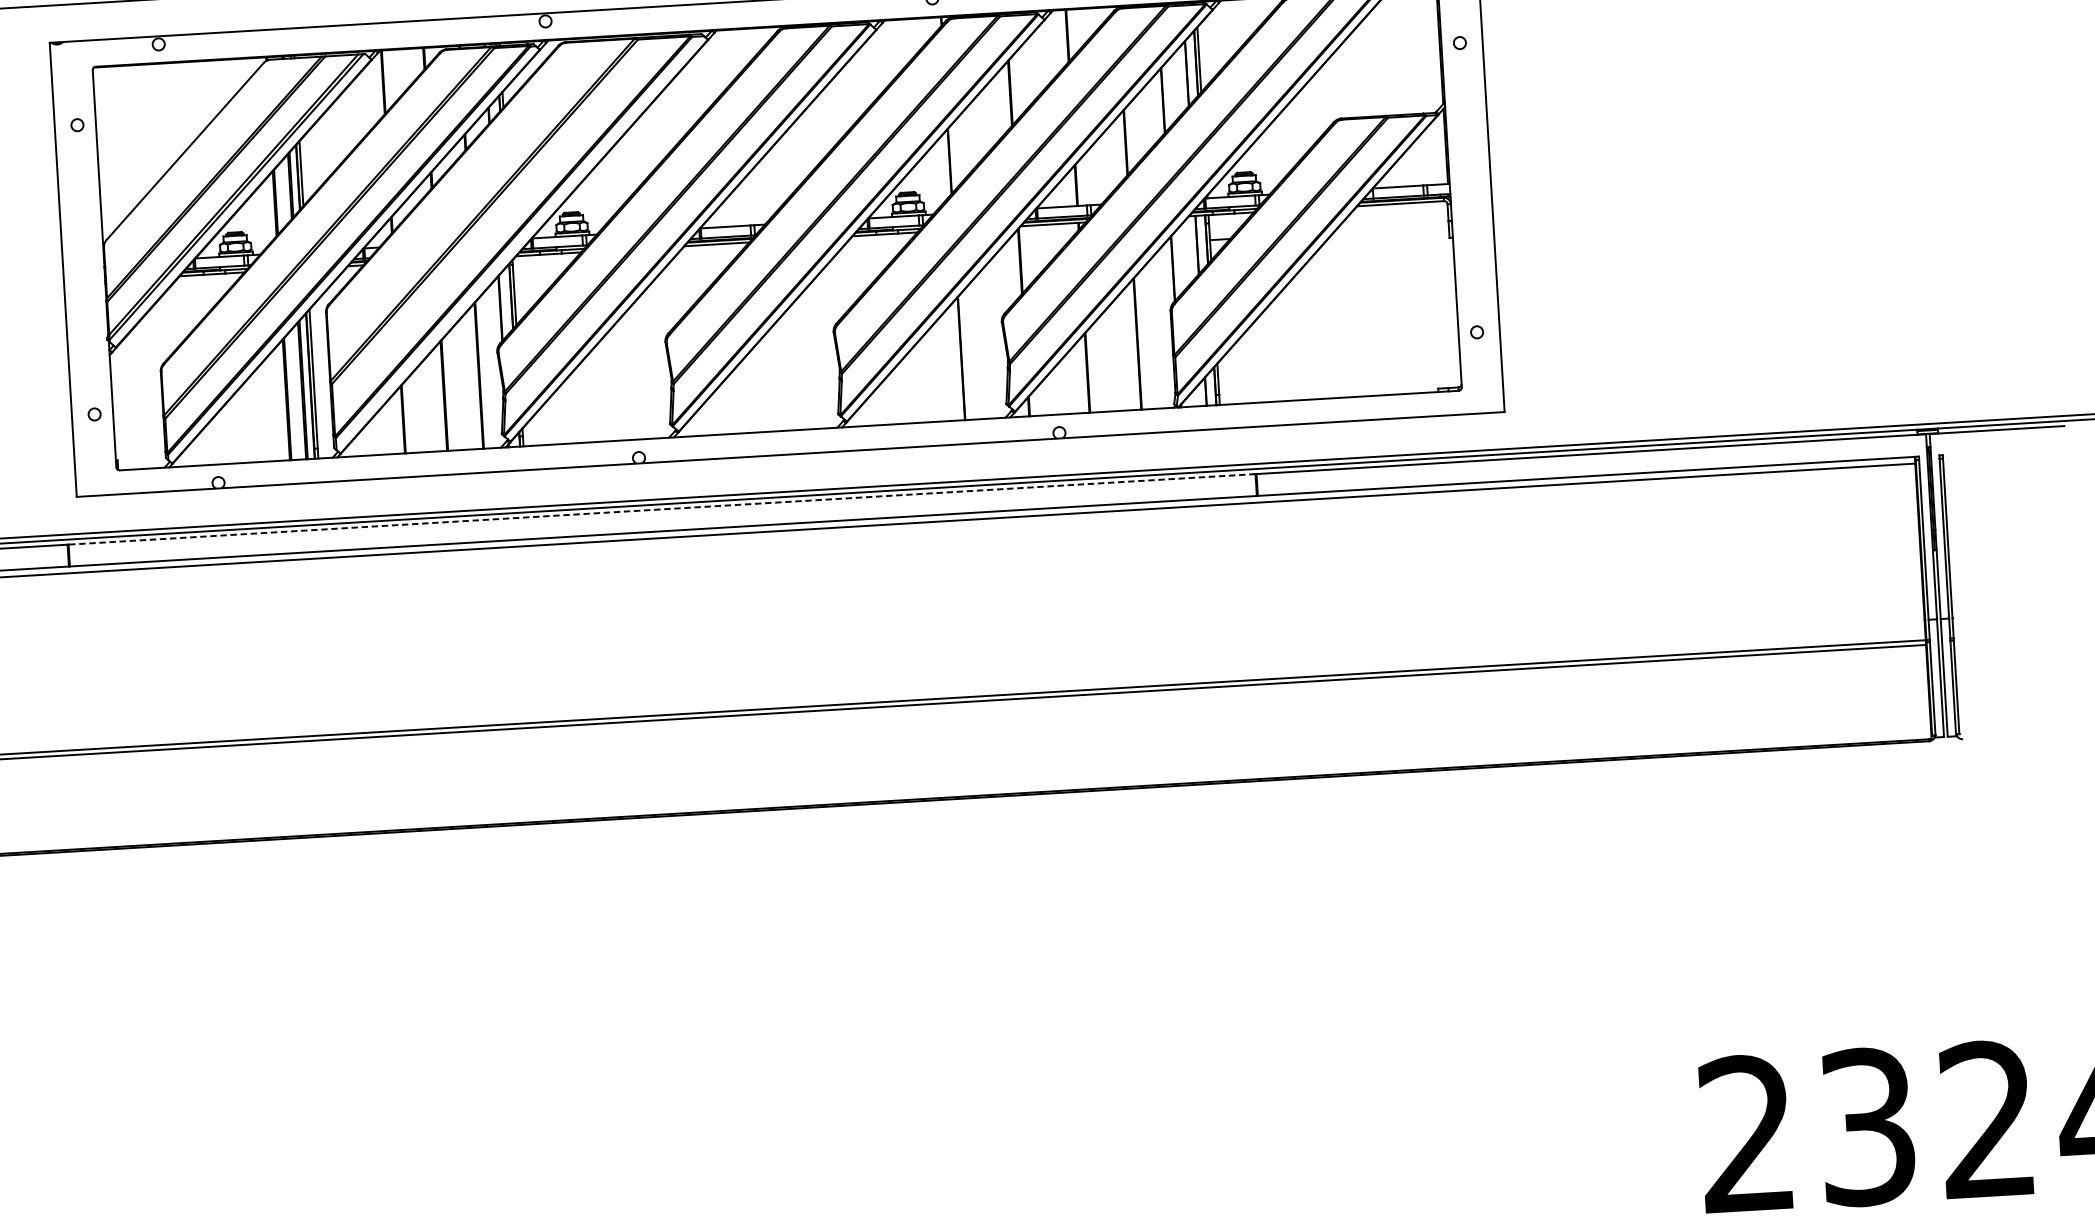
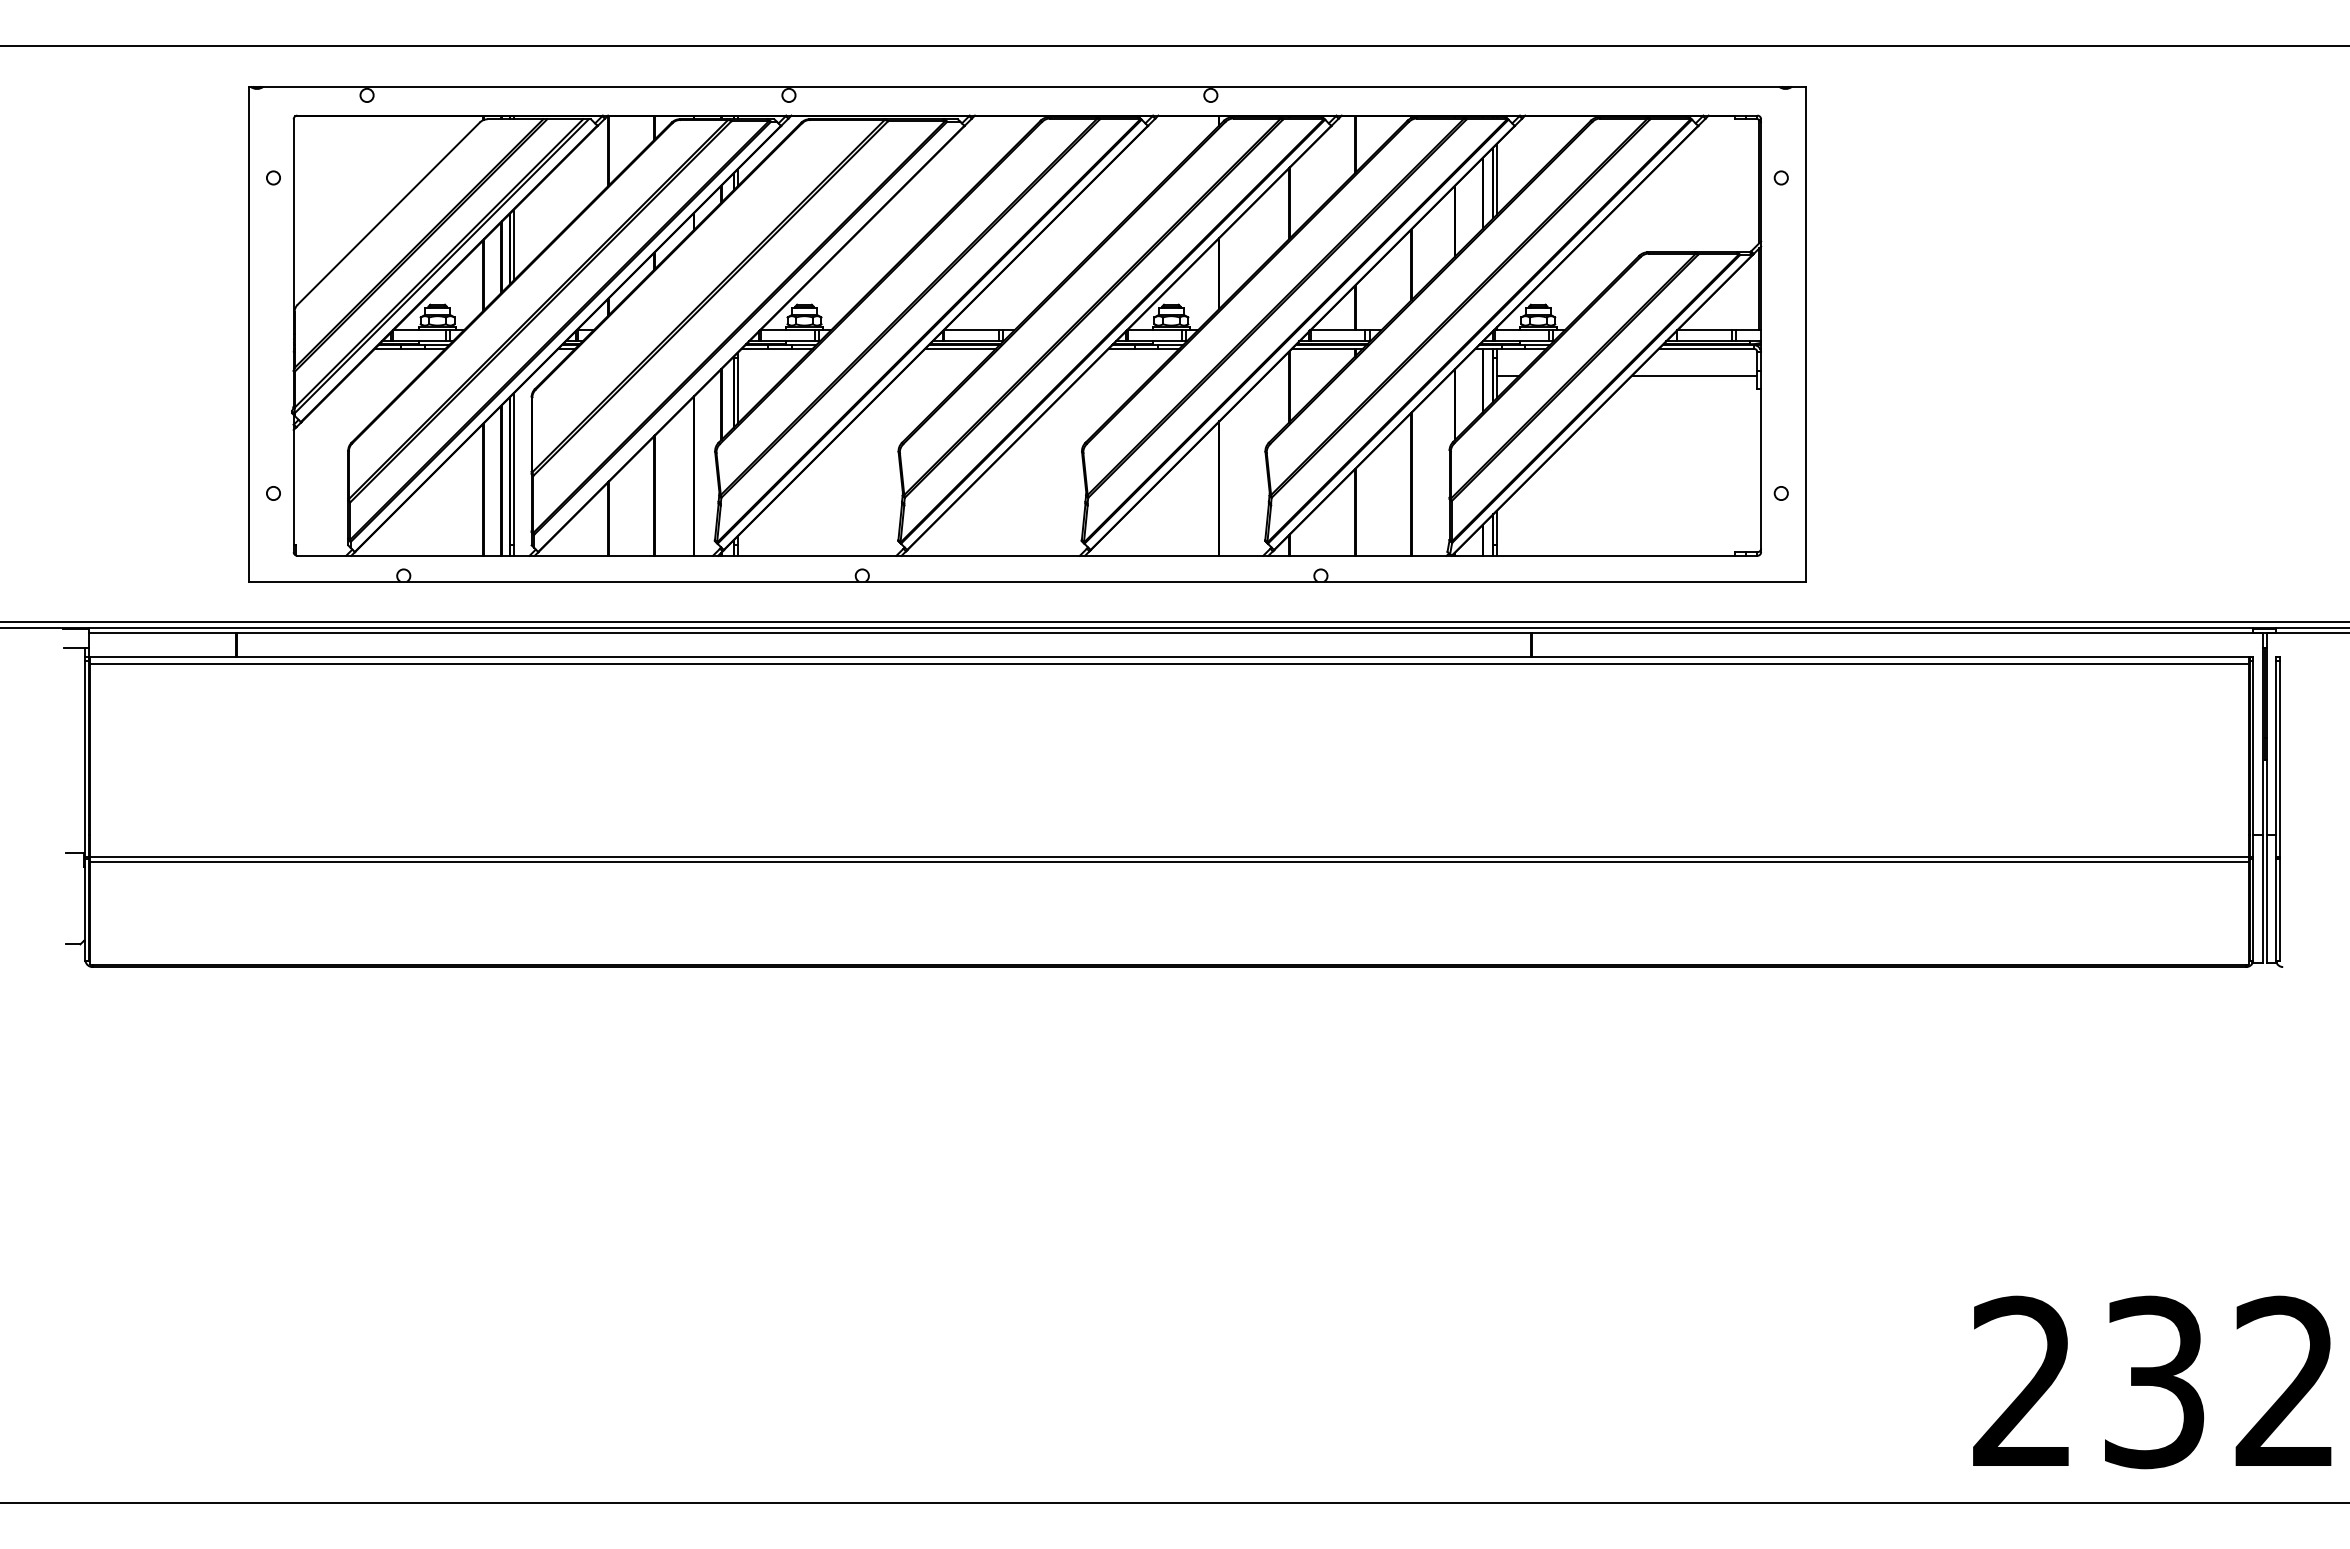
line: (1391, 229) -> (1694, 376), added
line: (661, 509) -> (883, 633), dashed -> solid

